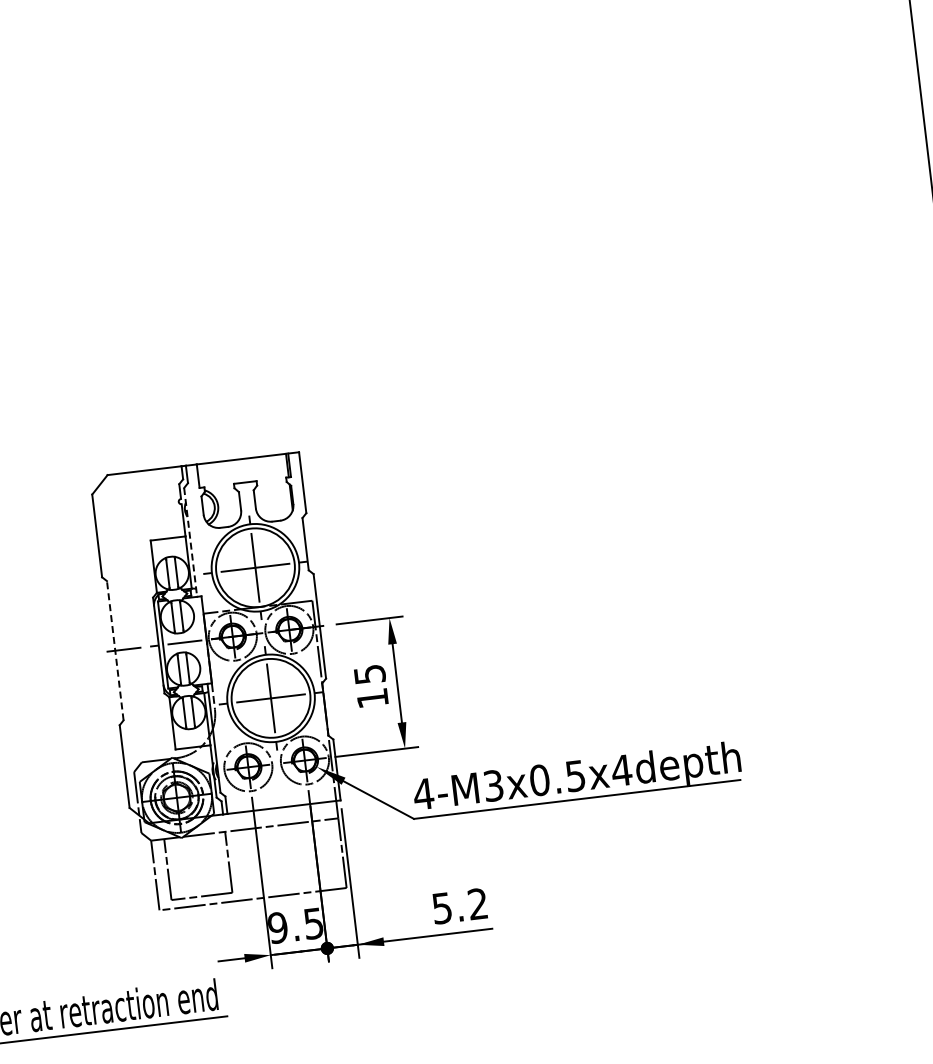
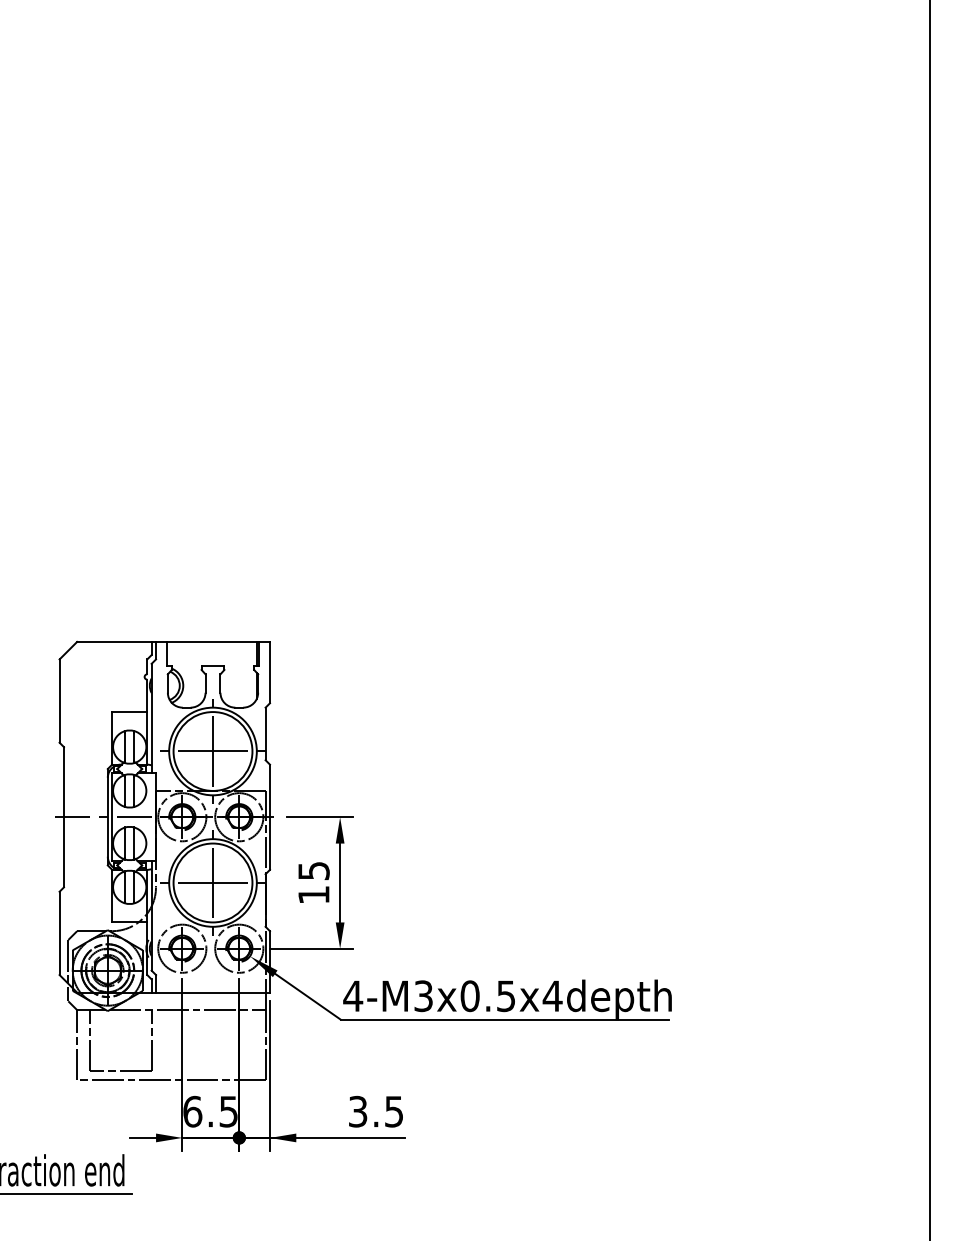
line: (190, 542) -> (151, 718), dashed -> solid
line: (114, 650) -> (63, 816), dashed -> solid
text: (459, 906) -> (375, 1111), 5.2 -> 3.5
text: (277, 927) -> (192, 1111), 9.5 -> 6.5

